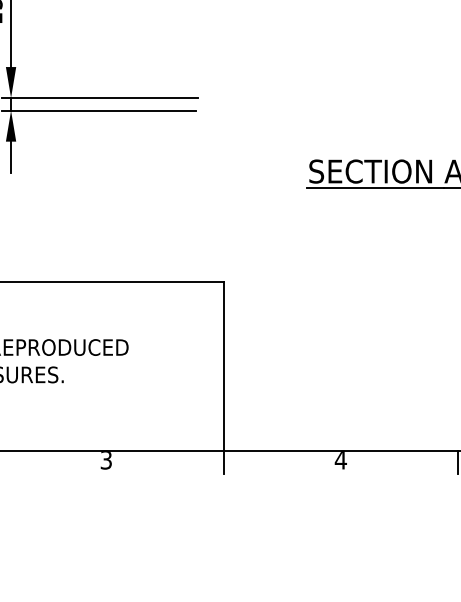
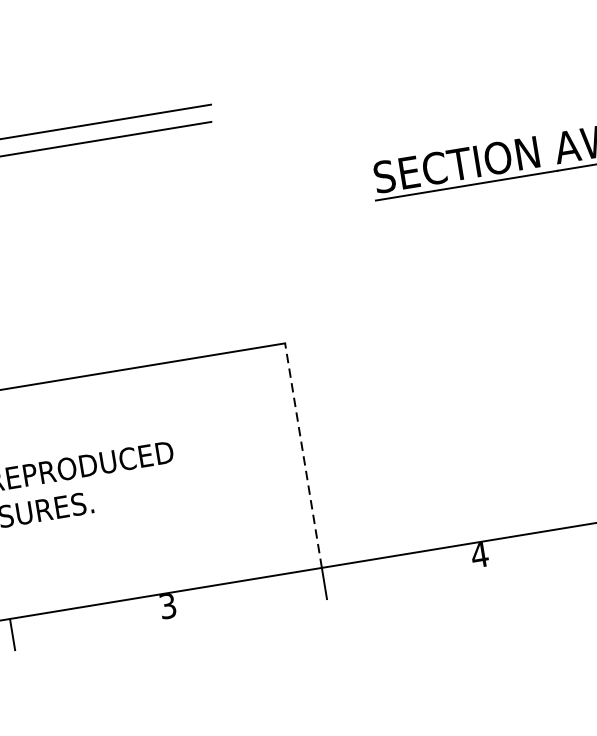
line: (223, 365) -> (303, 454), solid -> dashed

